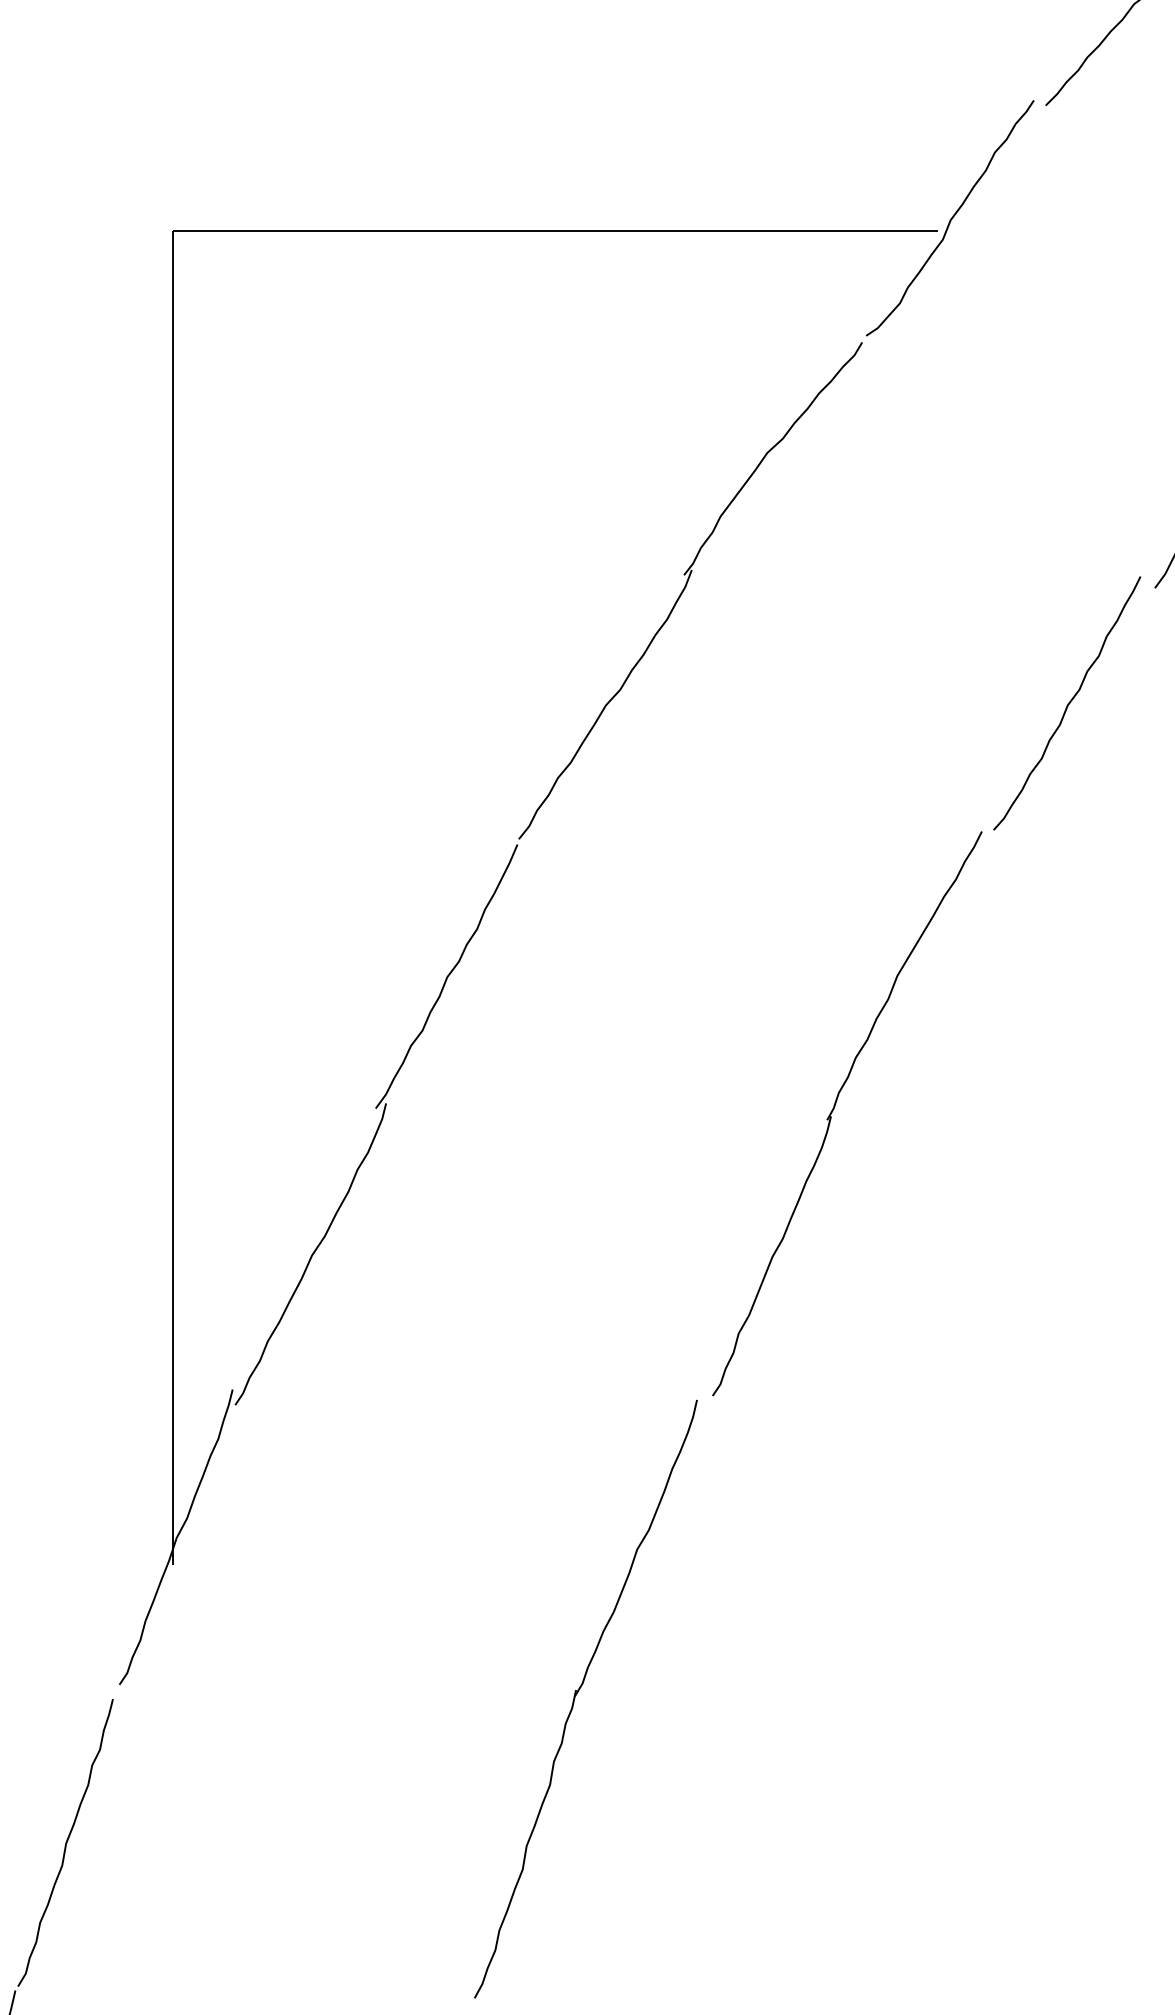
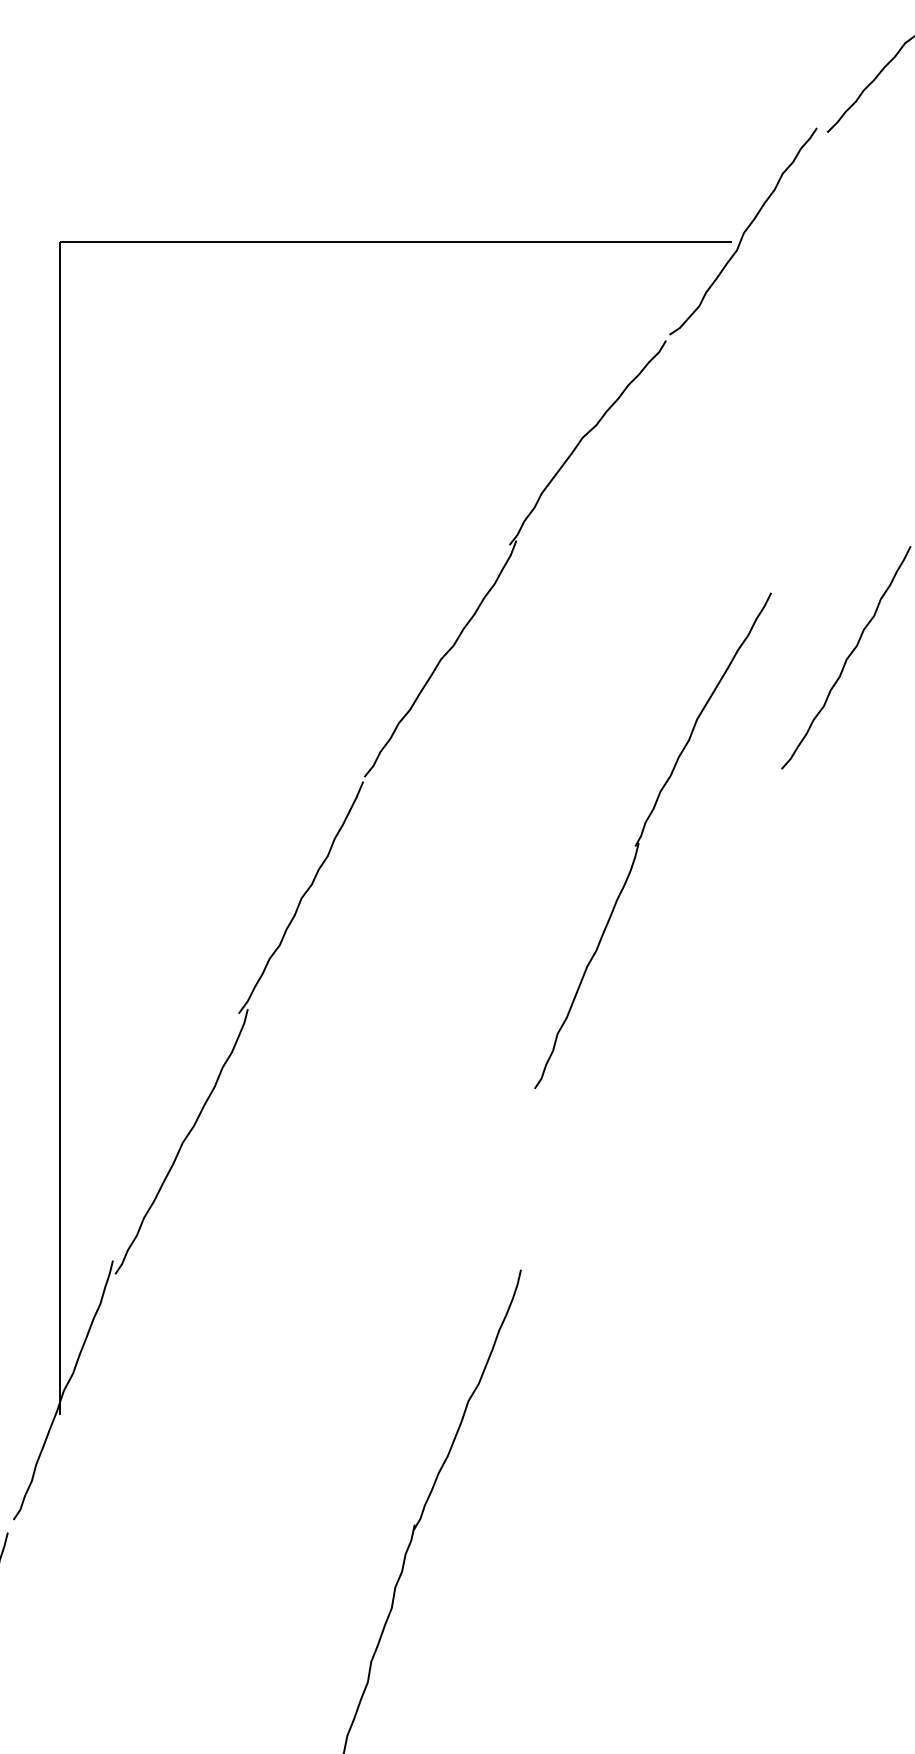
part: (834, 1109) -> (641, 837), moved

